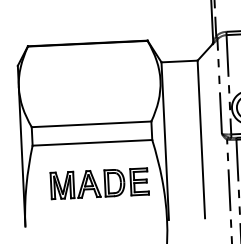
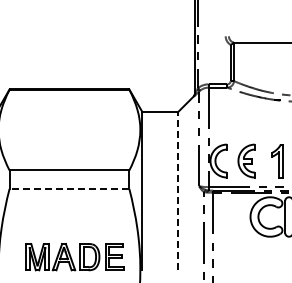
line: (201, 139) -> (178, 190), solid -> dashed
line: (92, 142) -> (69, 188), solid -> dashed
part: (99, 184) -> (74, 257), moved

